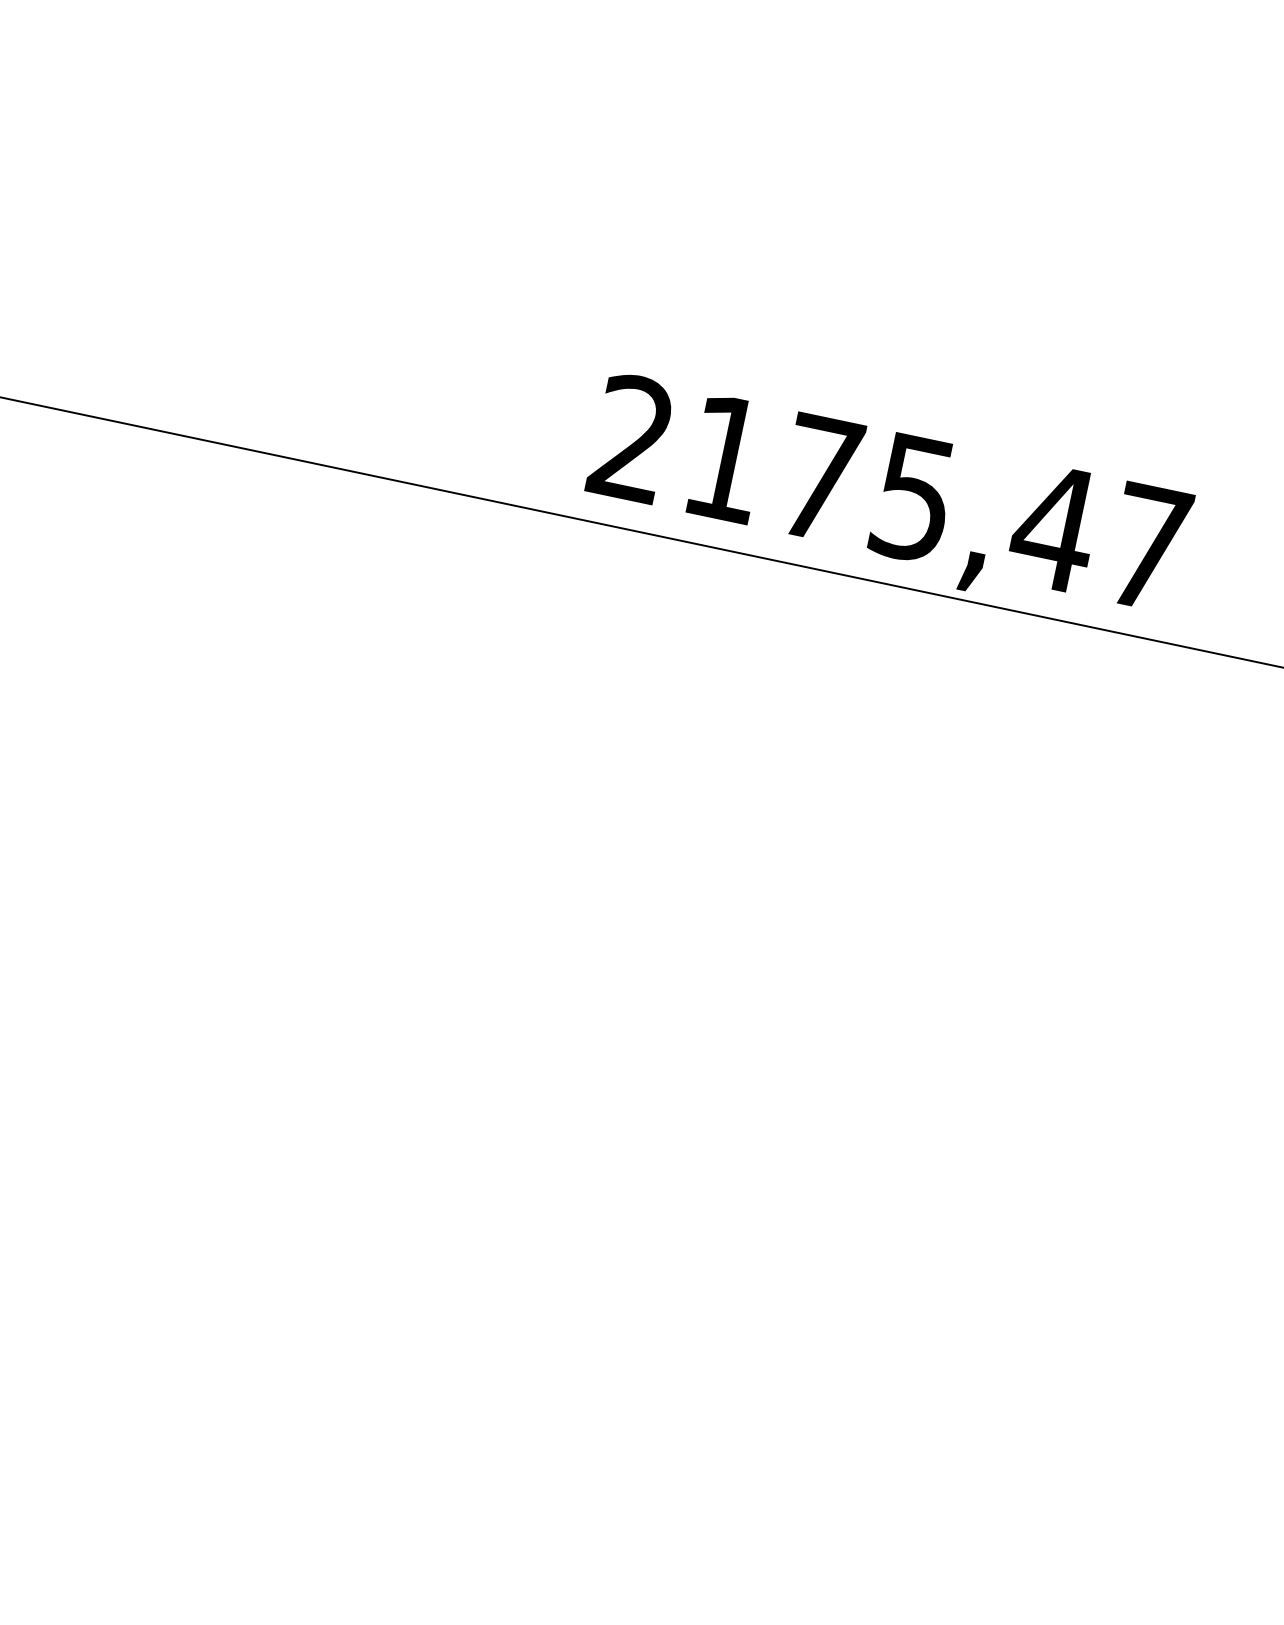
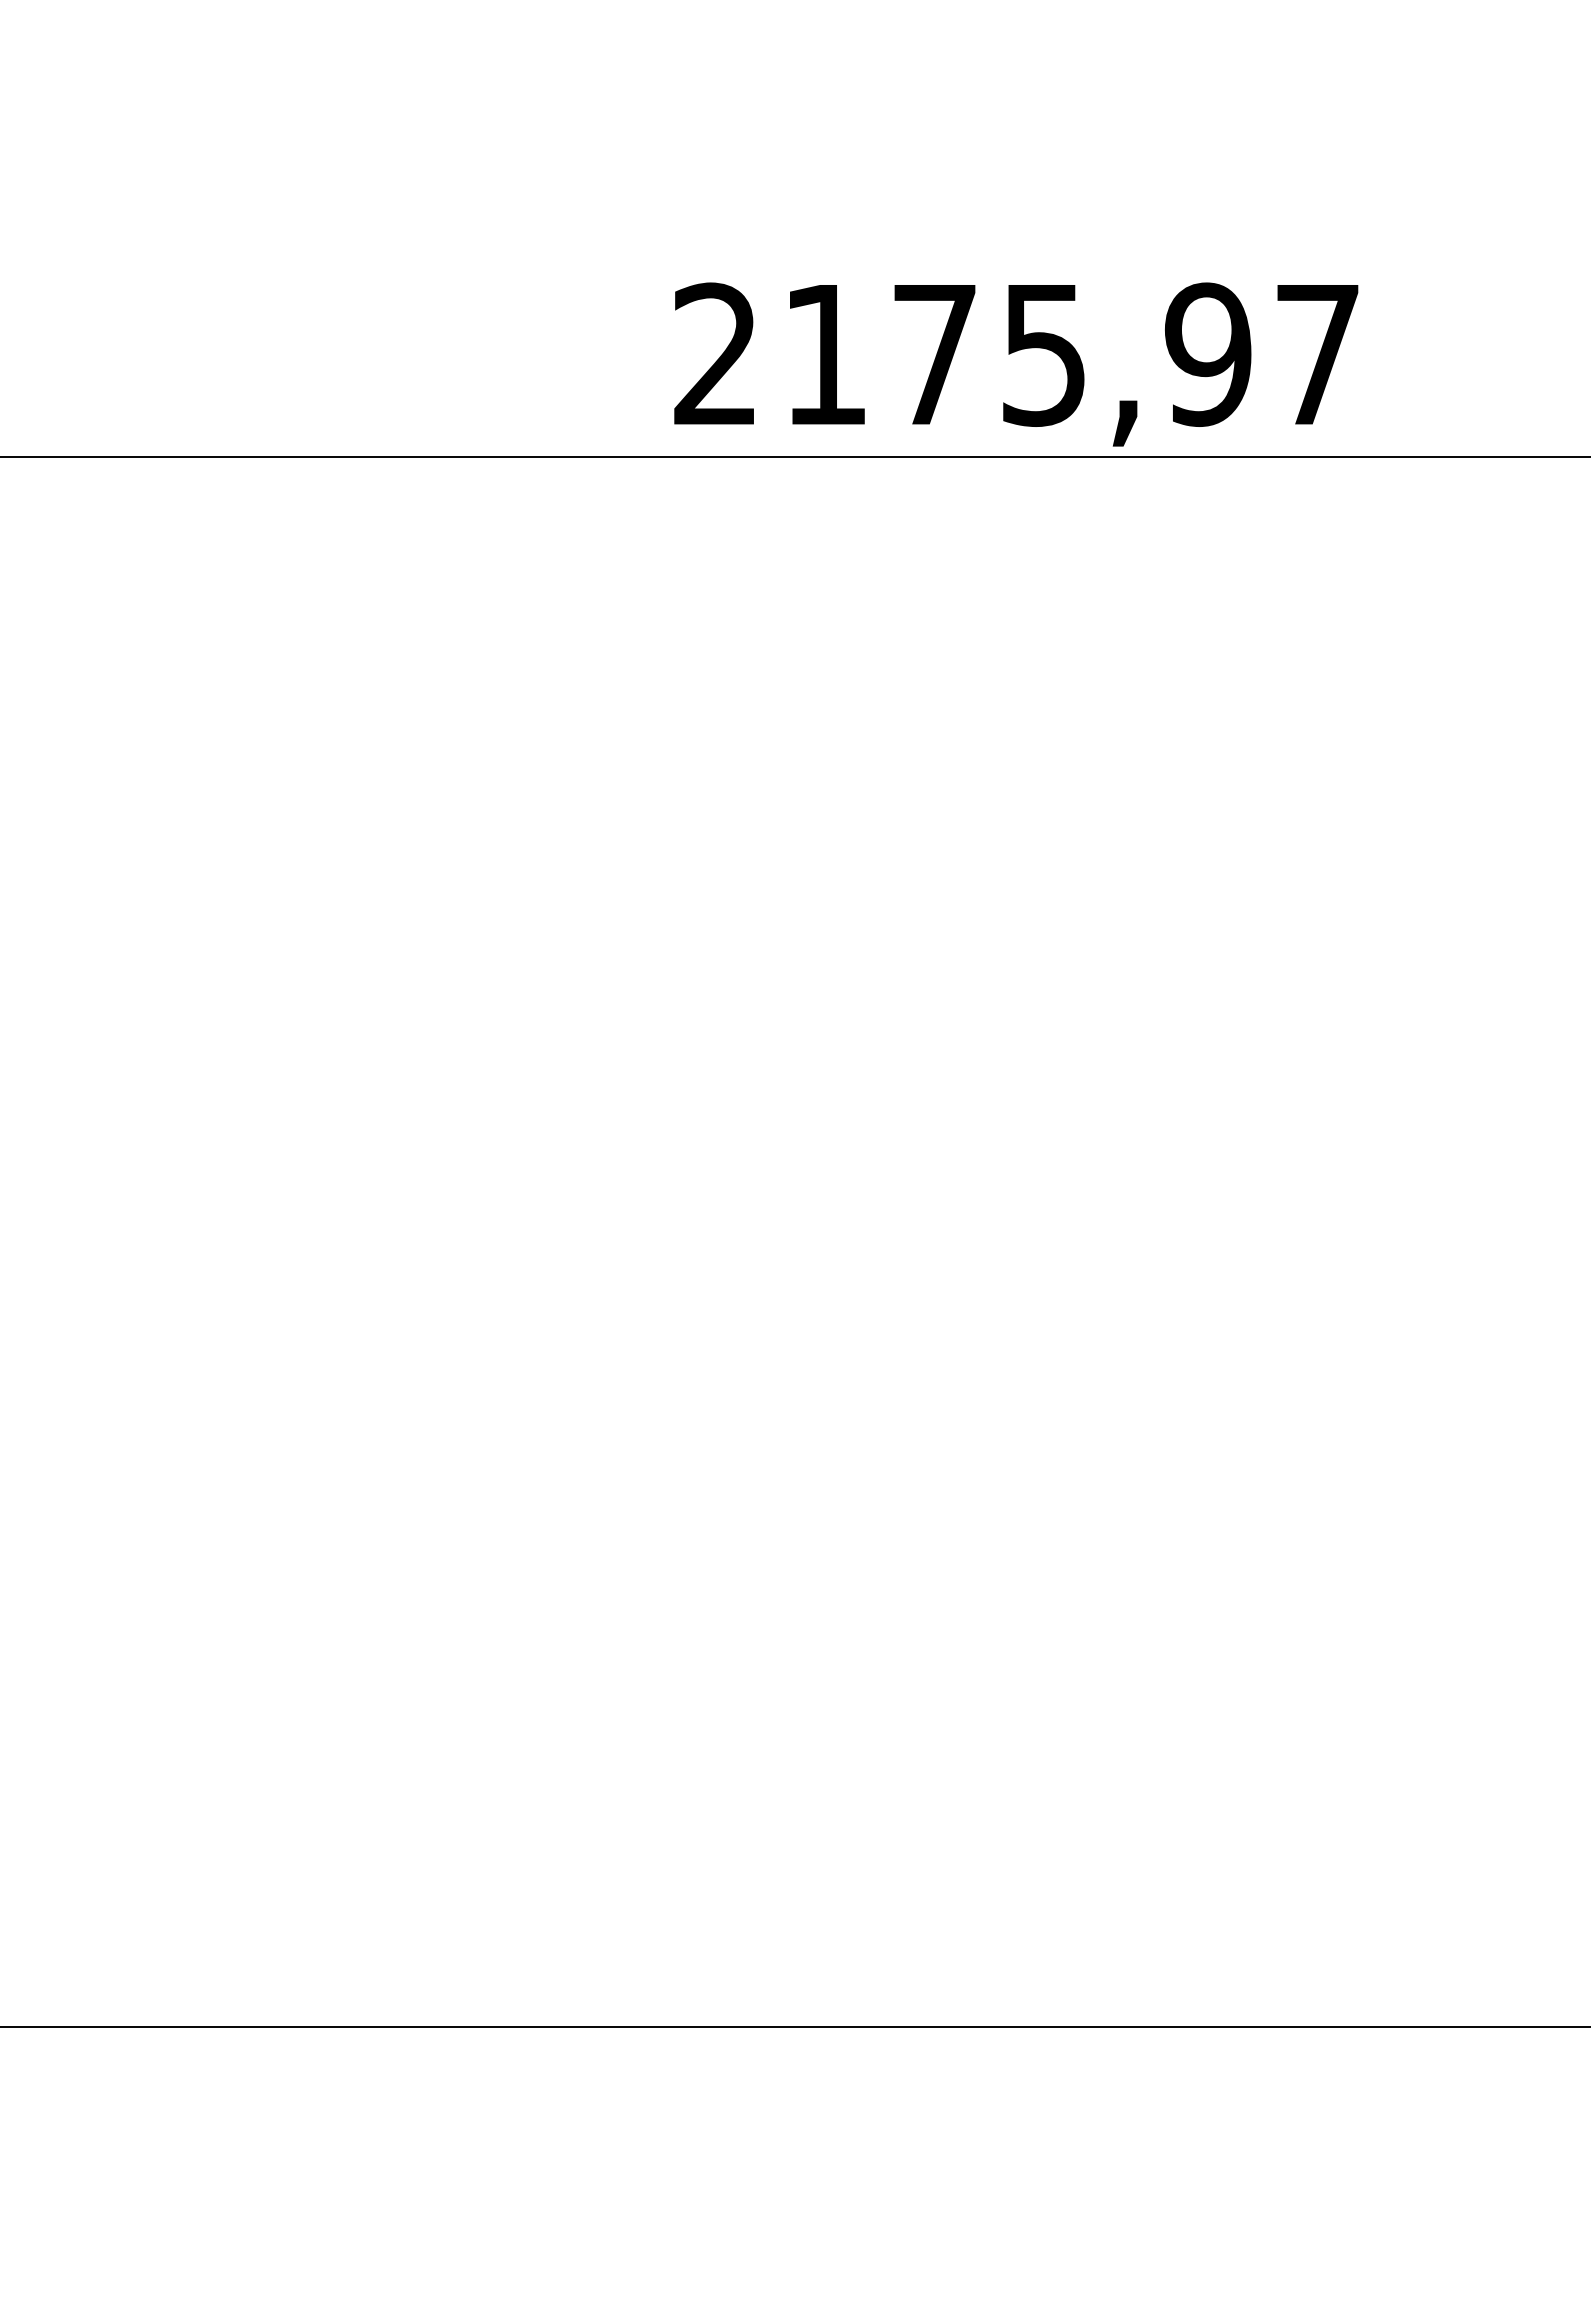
text: (1054, 527) -> (1207, 354), 2175,47 -> 2175,97

